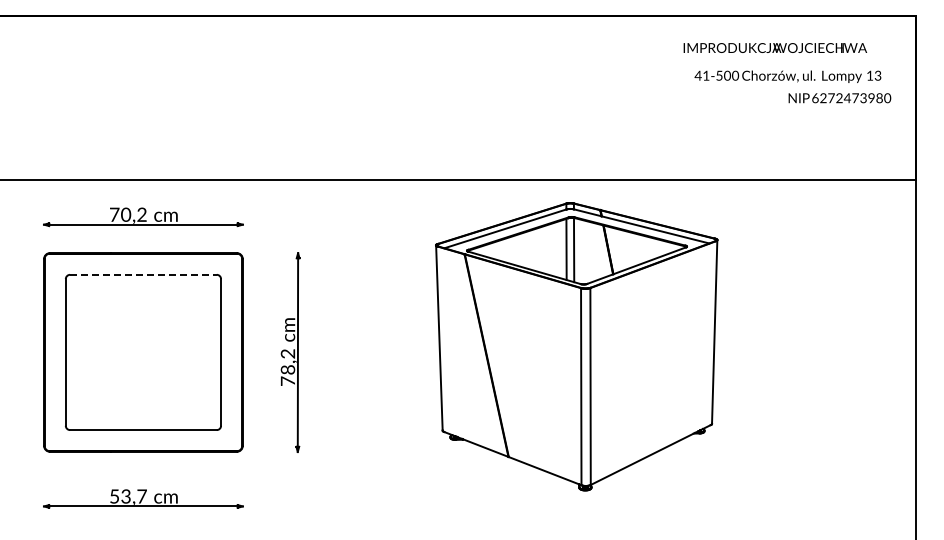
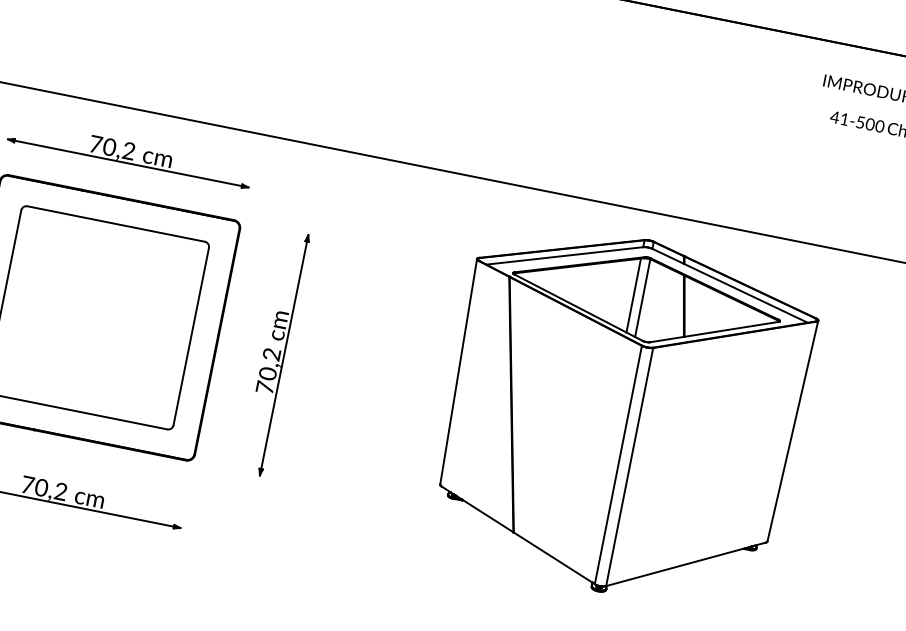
line: (143, 274) -> (116, 223), dashed -> solid
text: (288, 369) -> (268, 373), 78,2 -> 70,2
text: (128, 496) -> (44, 488), 53,7 -> 70,2

